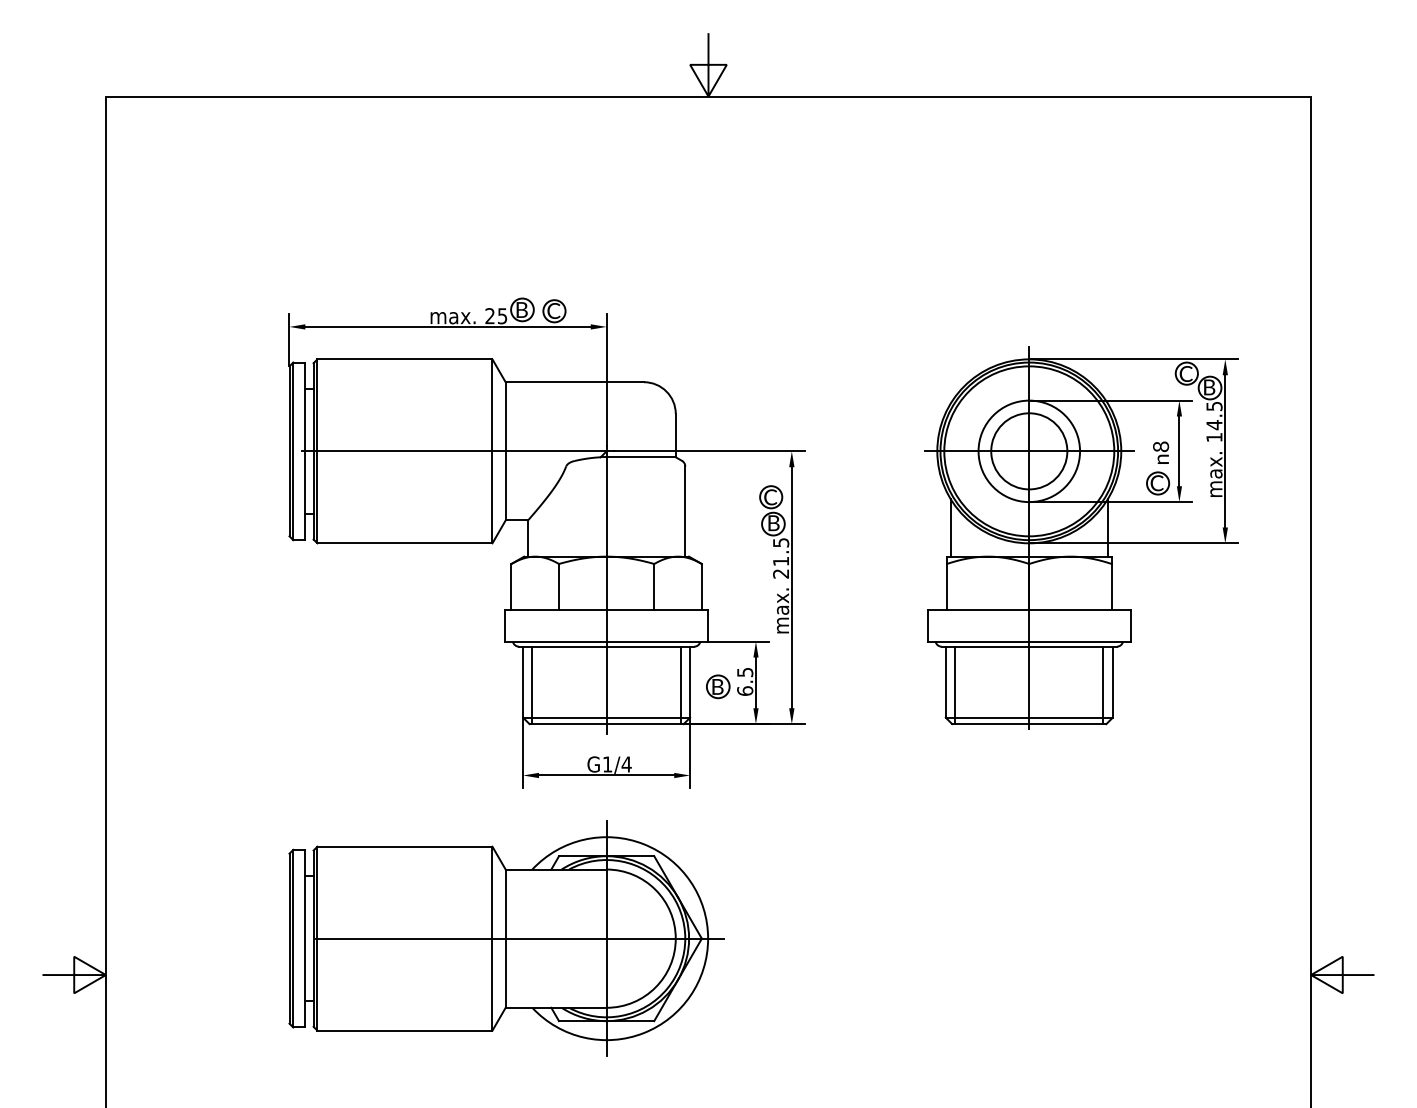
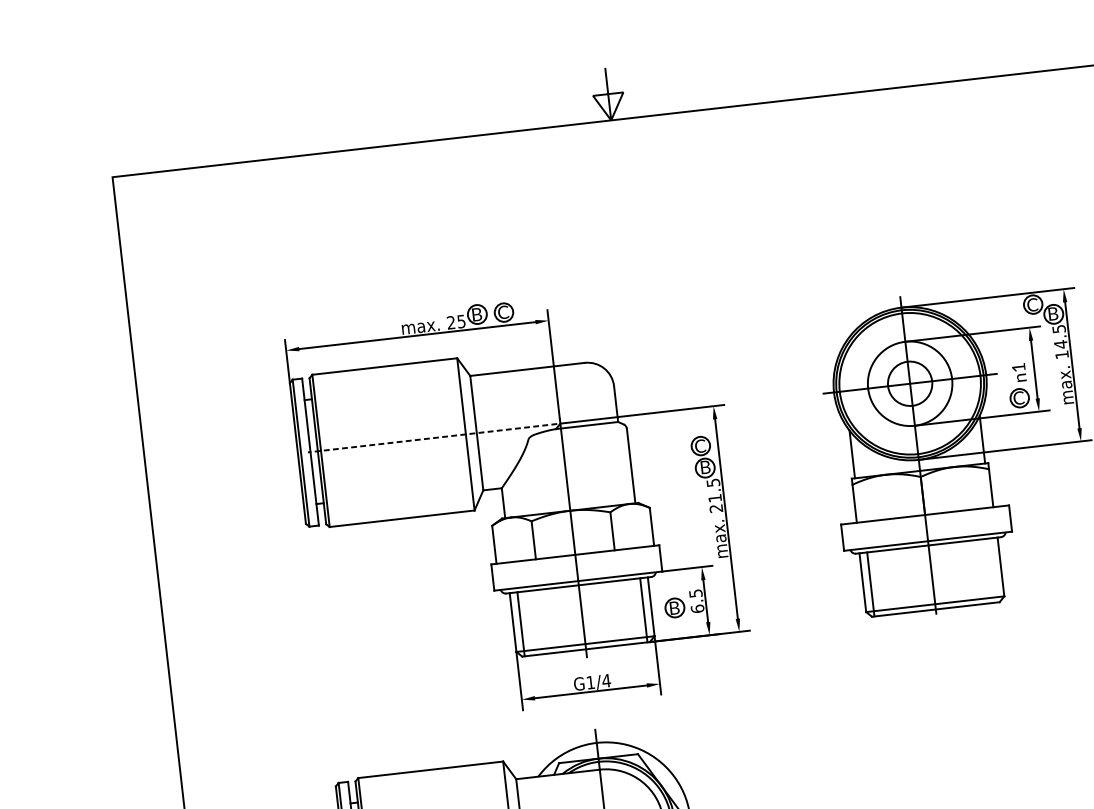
text: (1161, 446) -> (1019, 367), 8 -> 1
line: (457, 451) -> (436, 437), solid -> dashed
circle: (1029, 451) -> (910, 383), size x0.7
line: (1103, 685) -> (993, 570), removed

